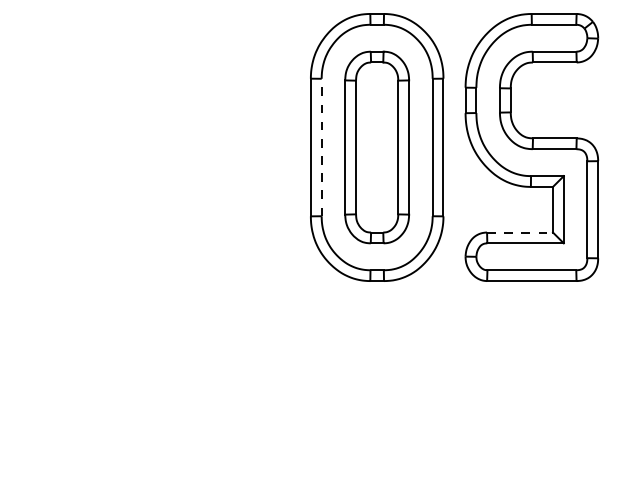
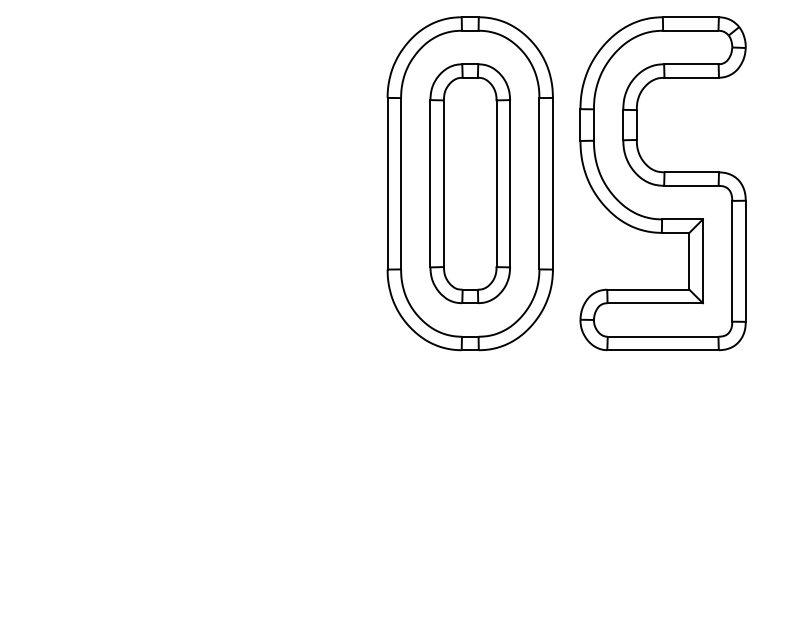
line: (322, 147) -> (401, 183), dashed -> solid
line: (520, 232) -> (648, 289), dashed -> solid

